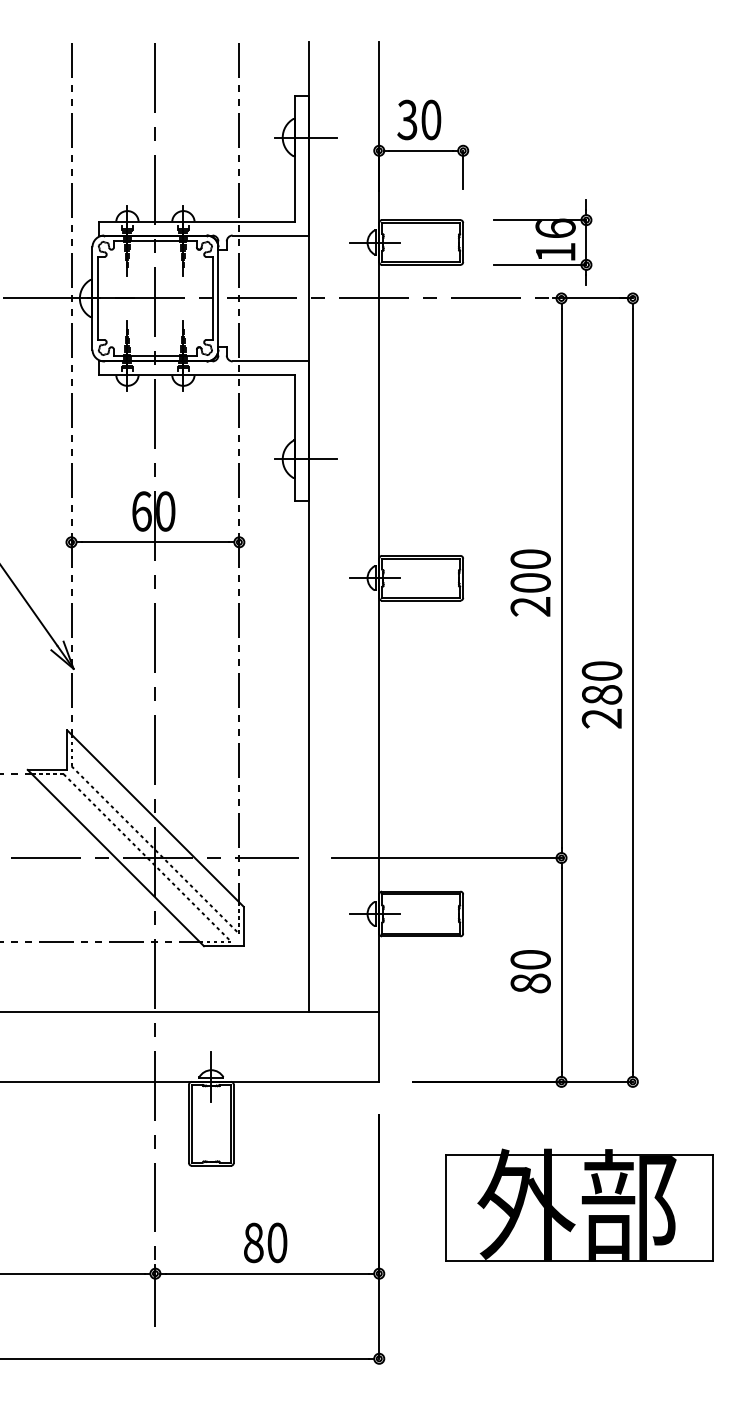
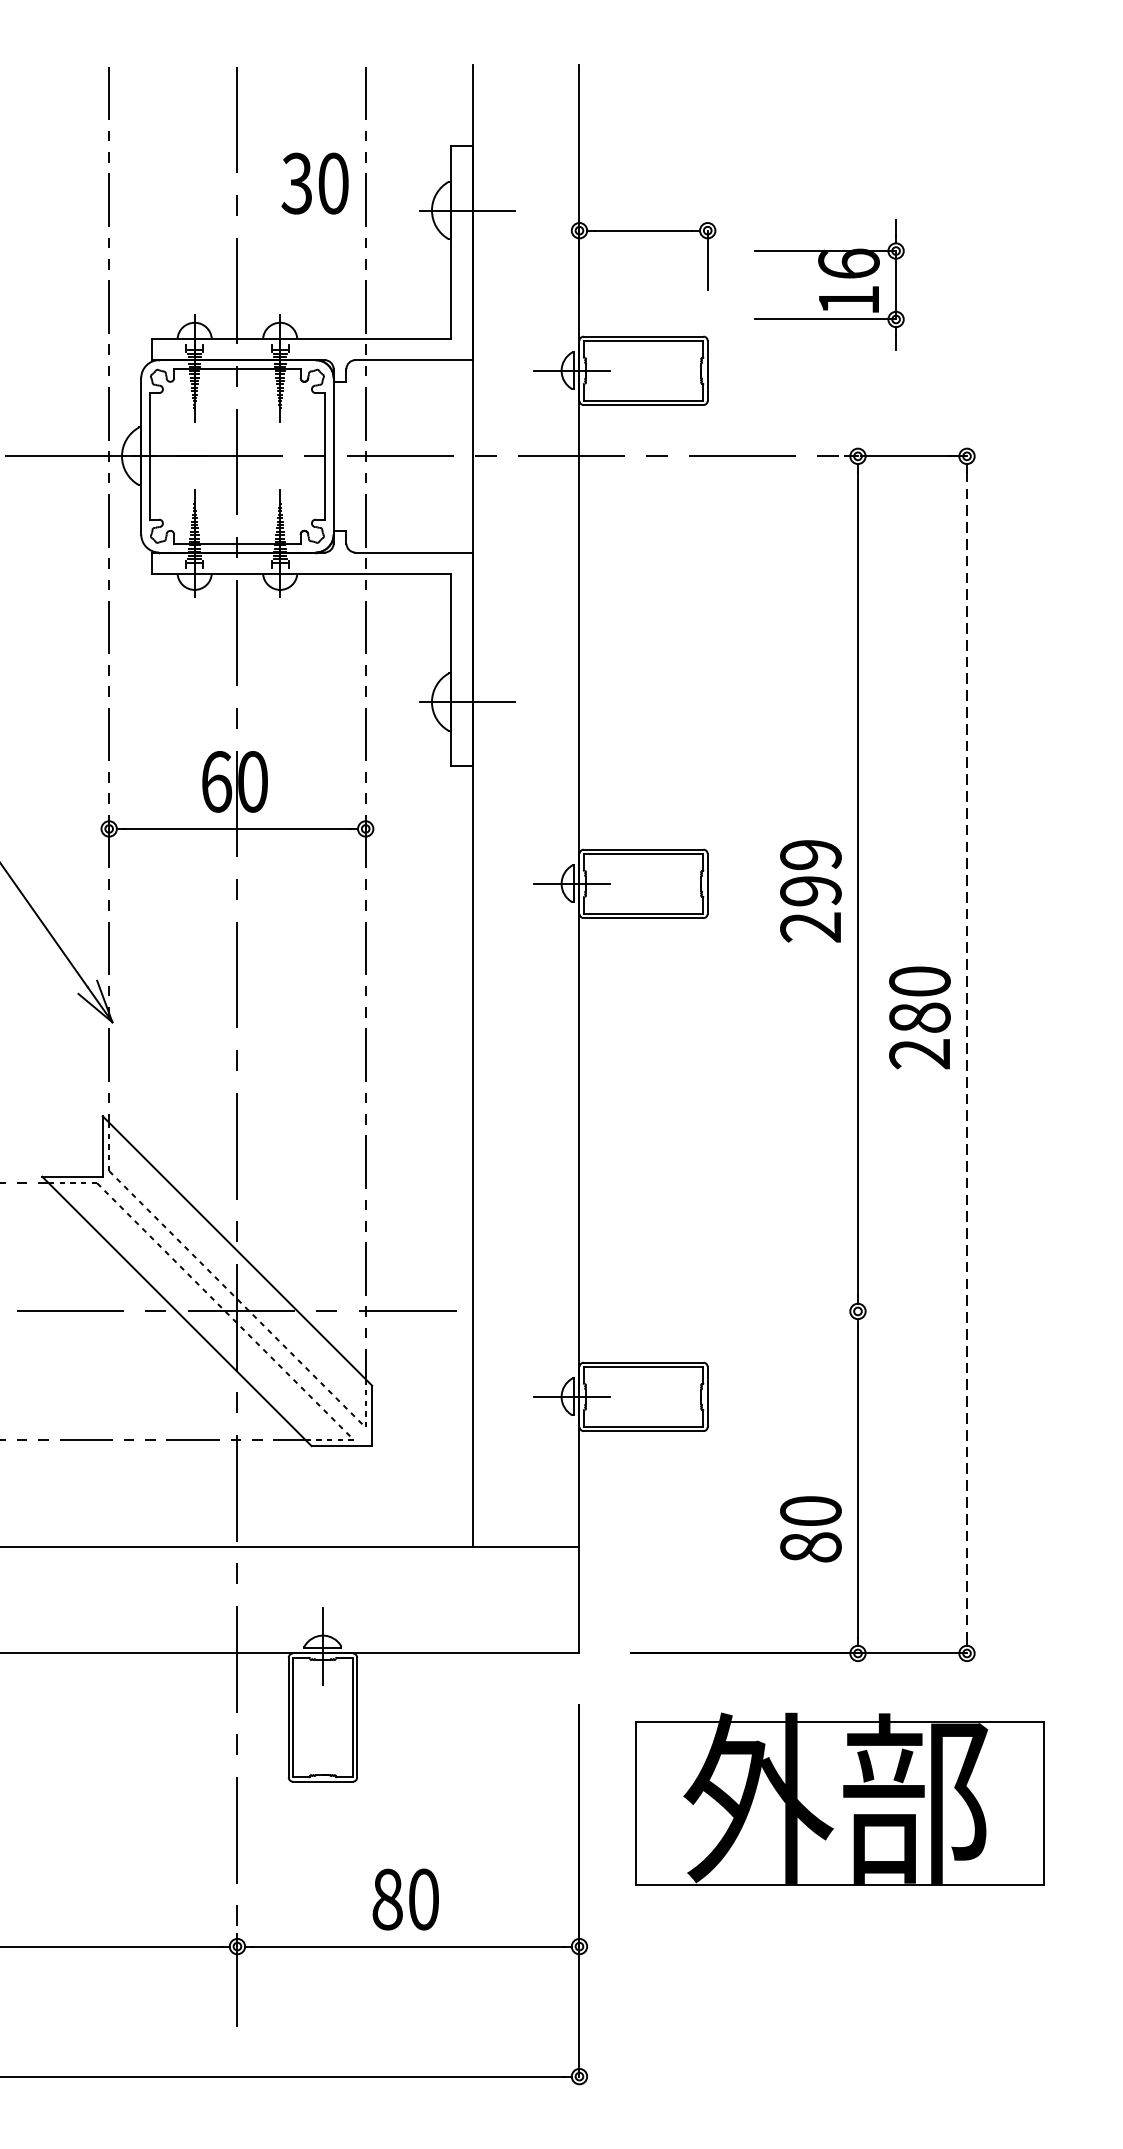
text: (419, 119) -> (315, 182), moved
part: (544, 236) -> (831, 276), moved
text: (530, 570) -> (810, 872), 200 -> 299
line: (632, 690) -> (966, 1055), solid -> dashed
text: (601, 694) -> (919, 1017), moved
line: (446, 858) -> (682, 1312), removed
text: (530, 971) -> (810, 1529), moved
part: (579, 1204) -> (839, 1798), moved

